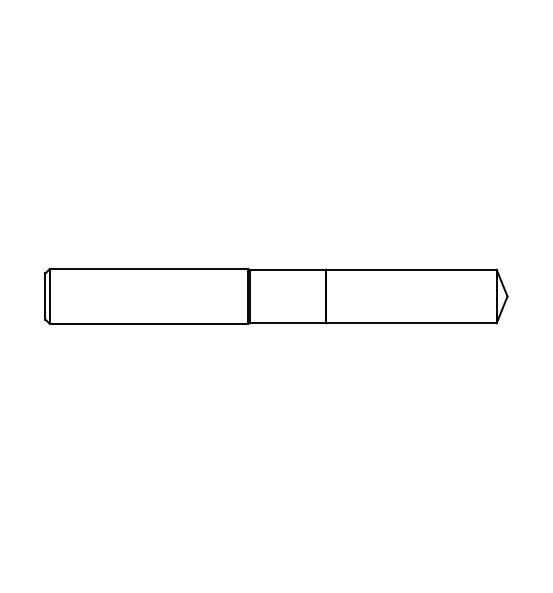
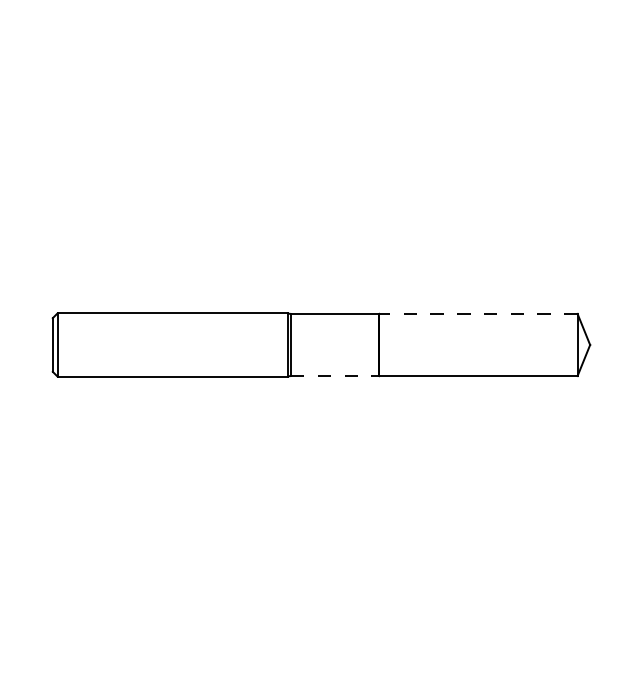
line: (411, 269) -> (478, 313), solid -> dashed
line: (288, 323) -> (335, 376), solid -> dashed

